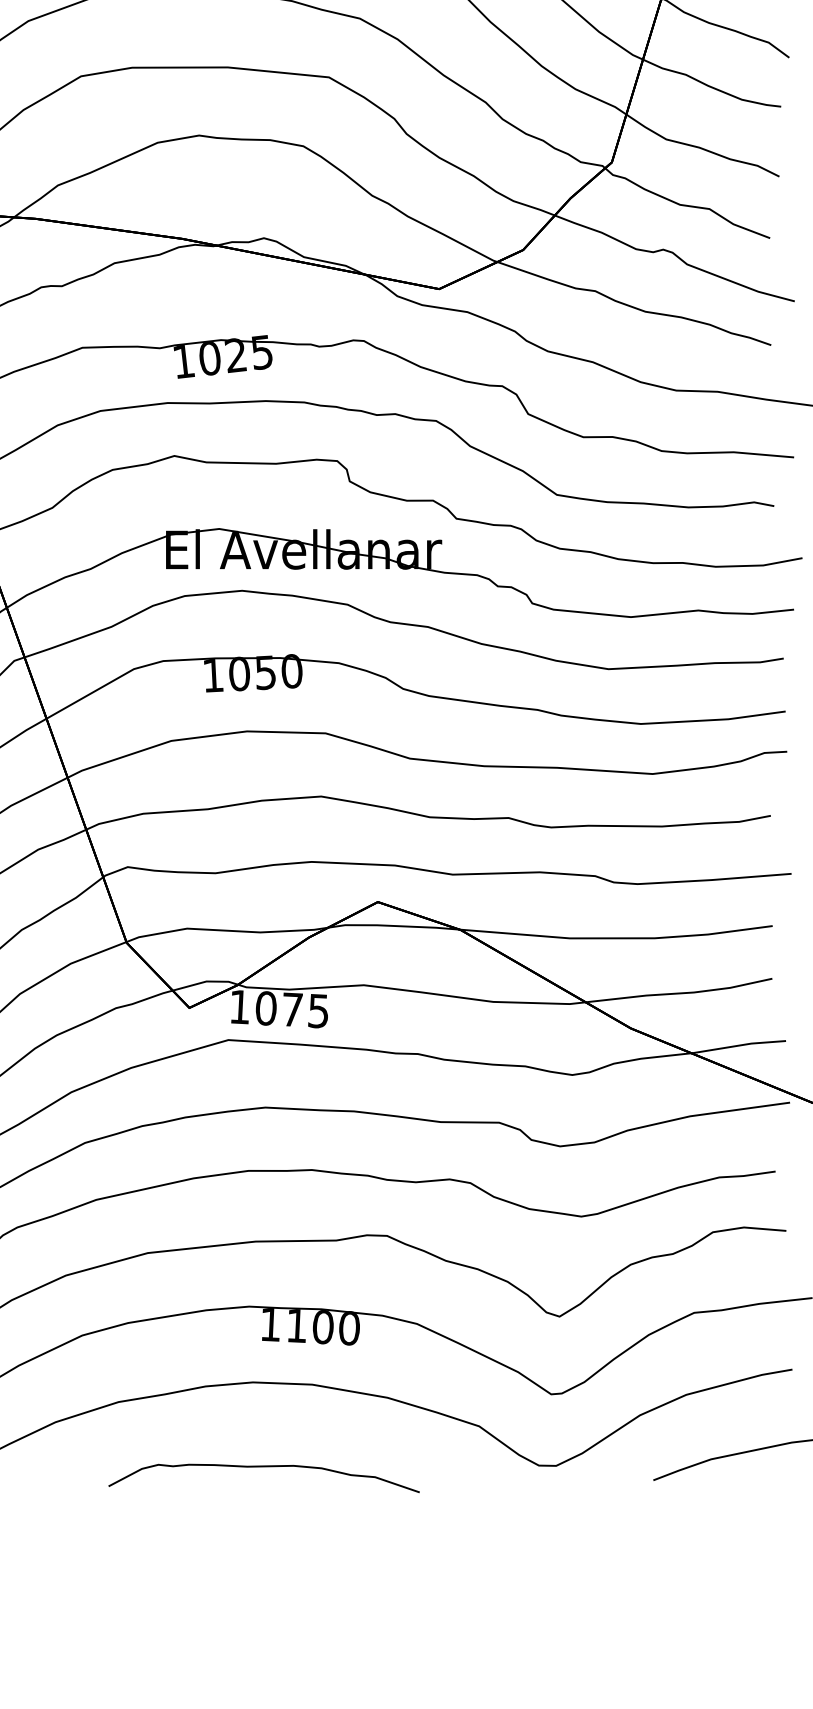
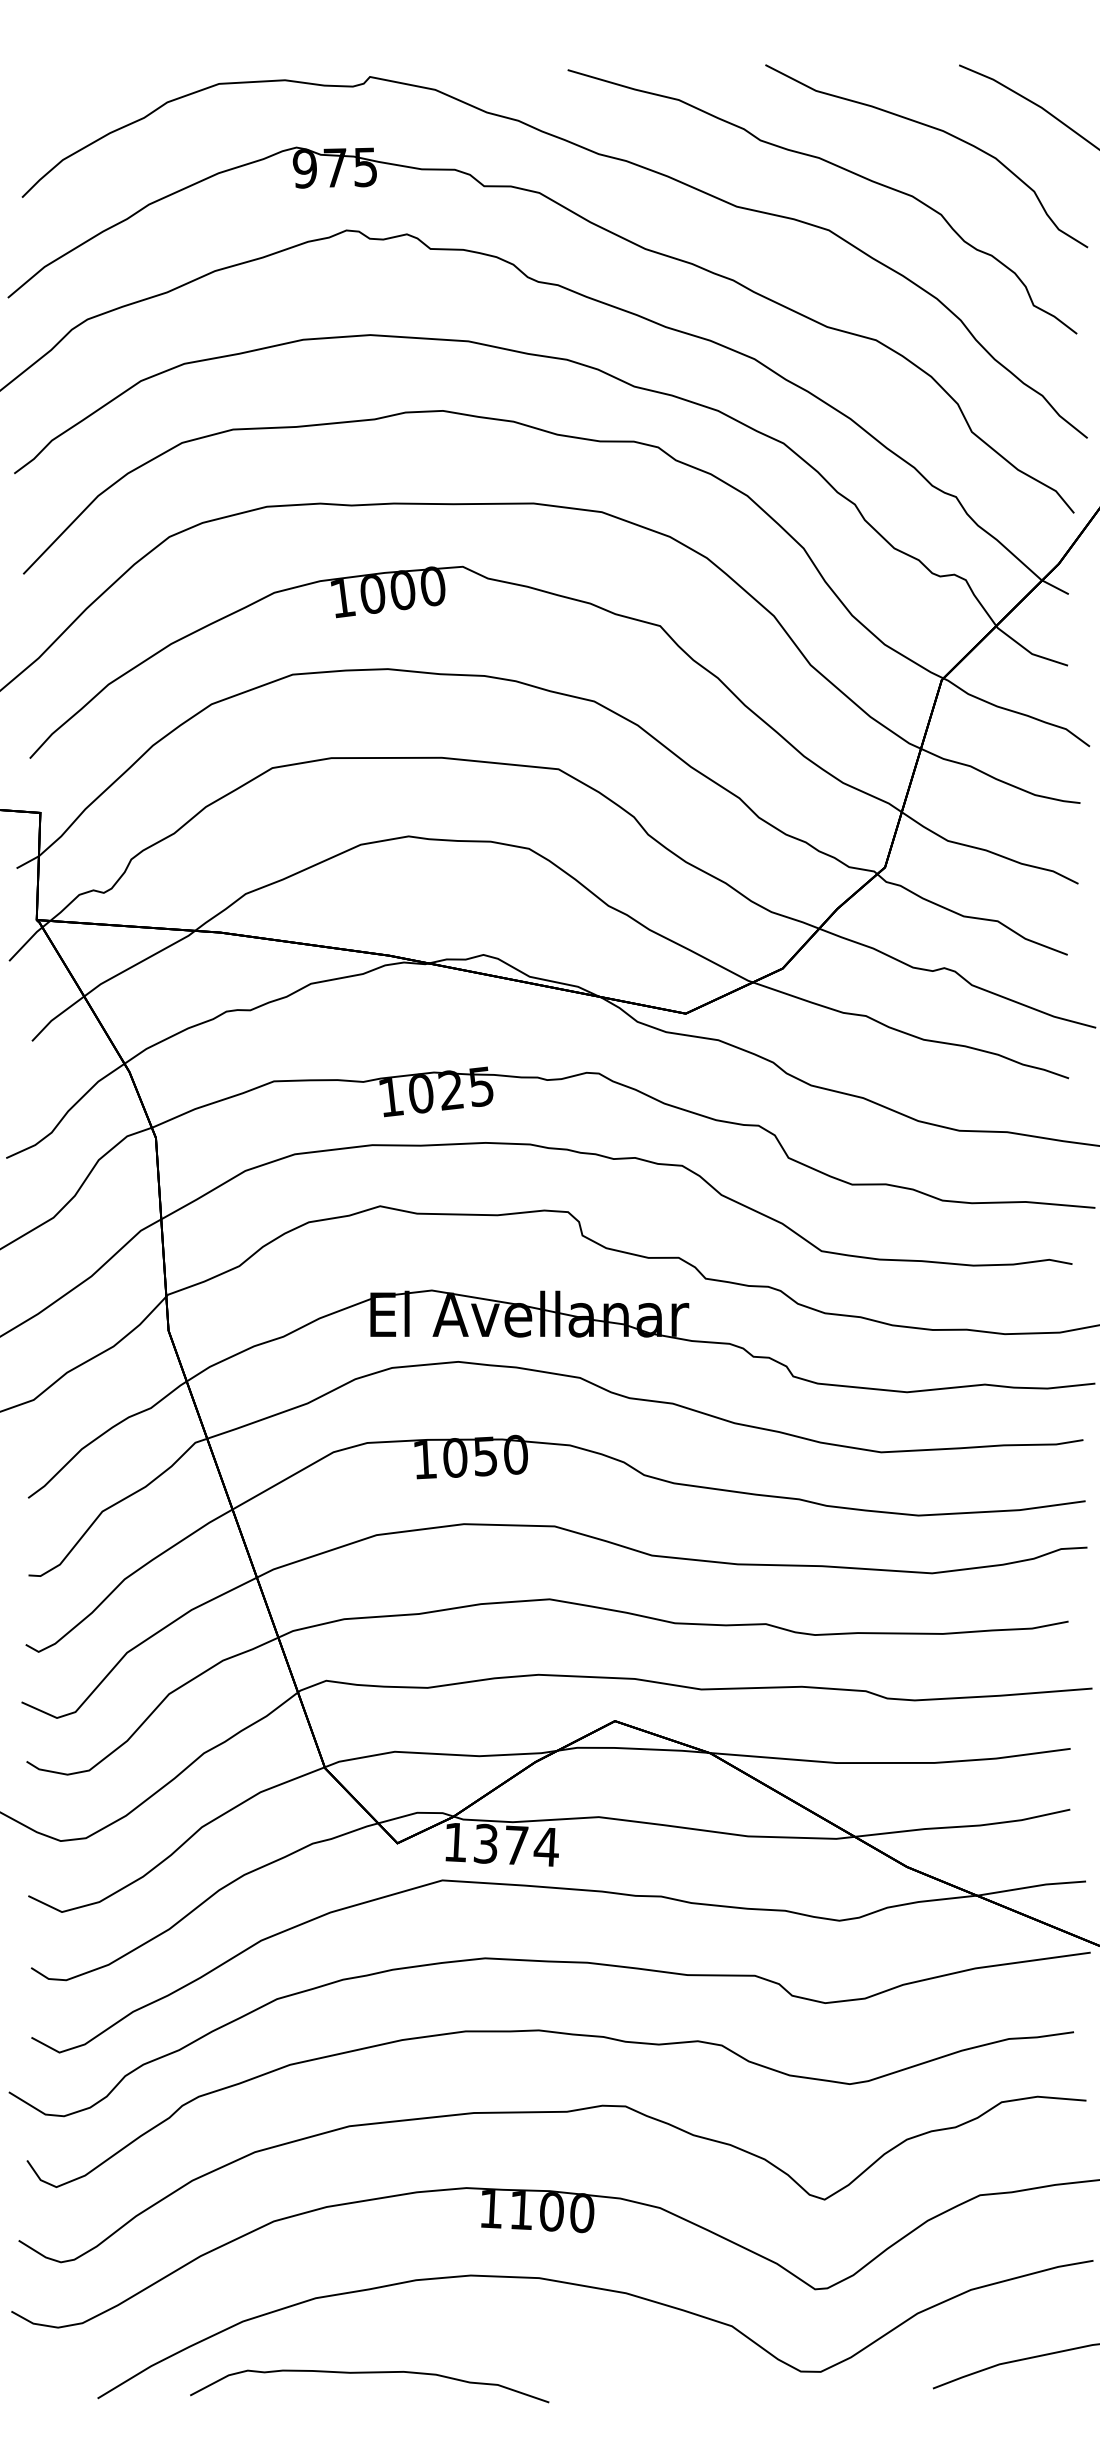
text: (291, 1008) -> (515, 1844), 1075 -> 1374
curve: (263, 1467) -> (369, 2373), moved

